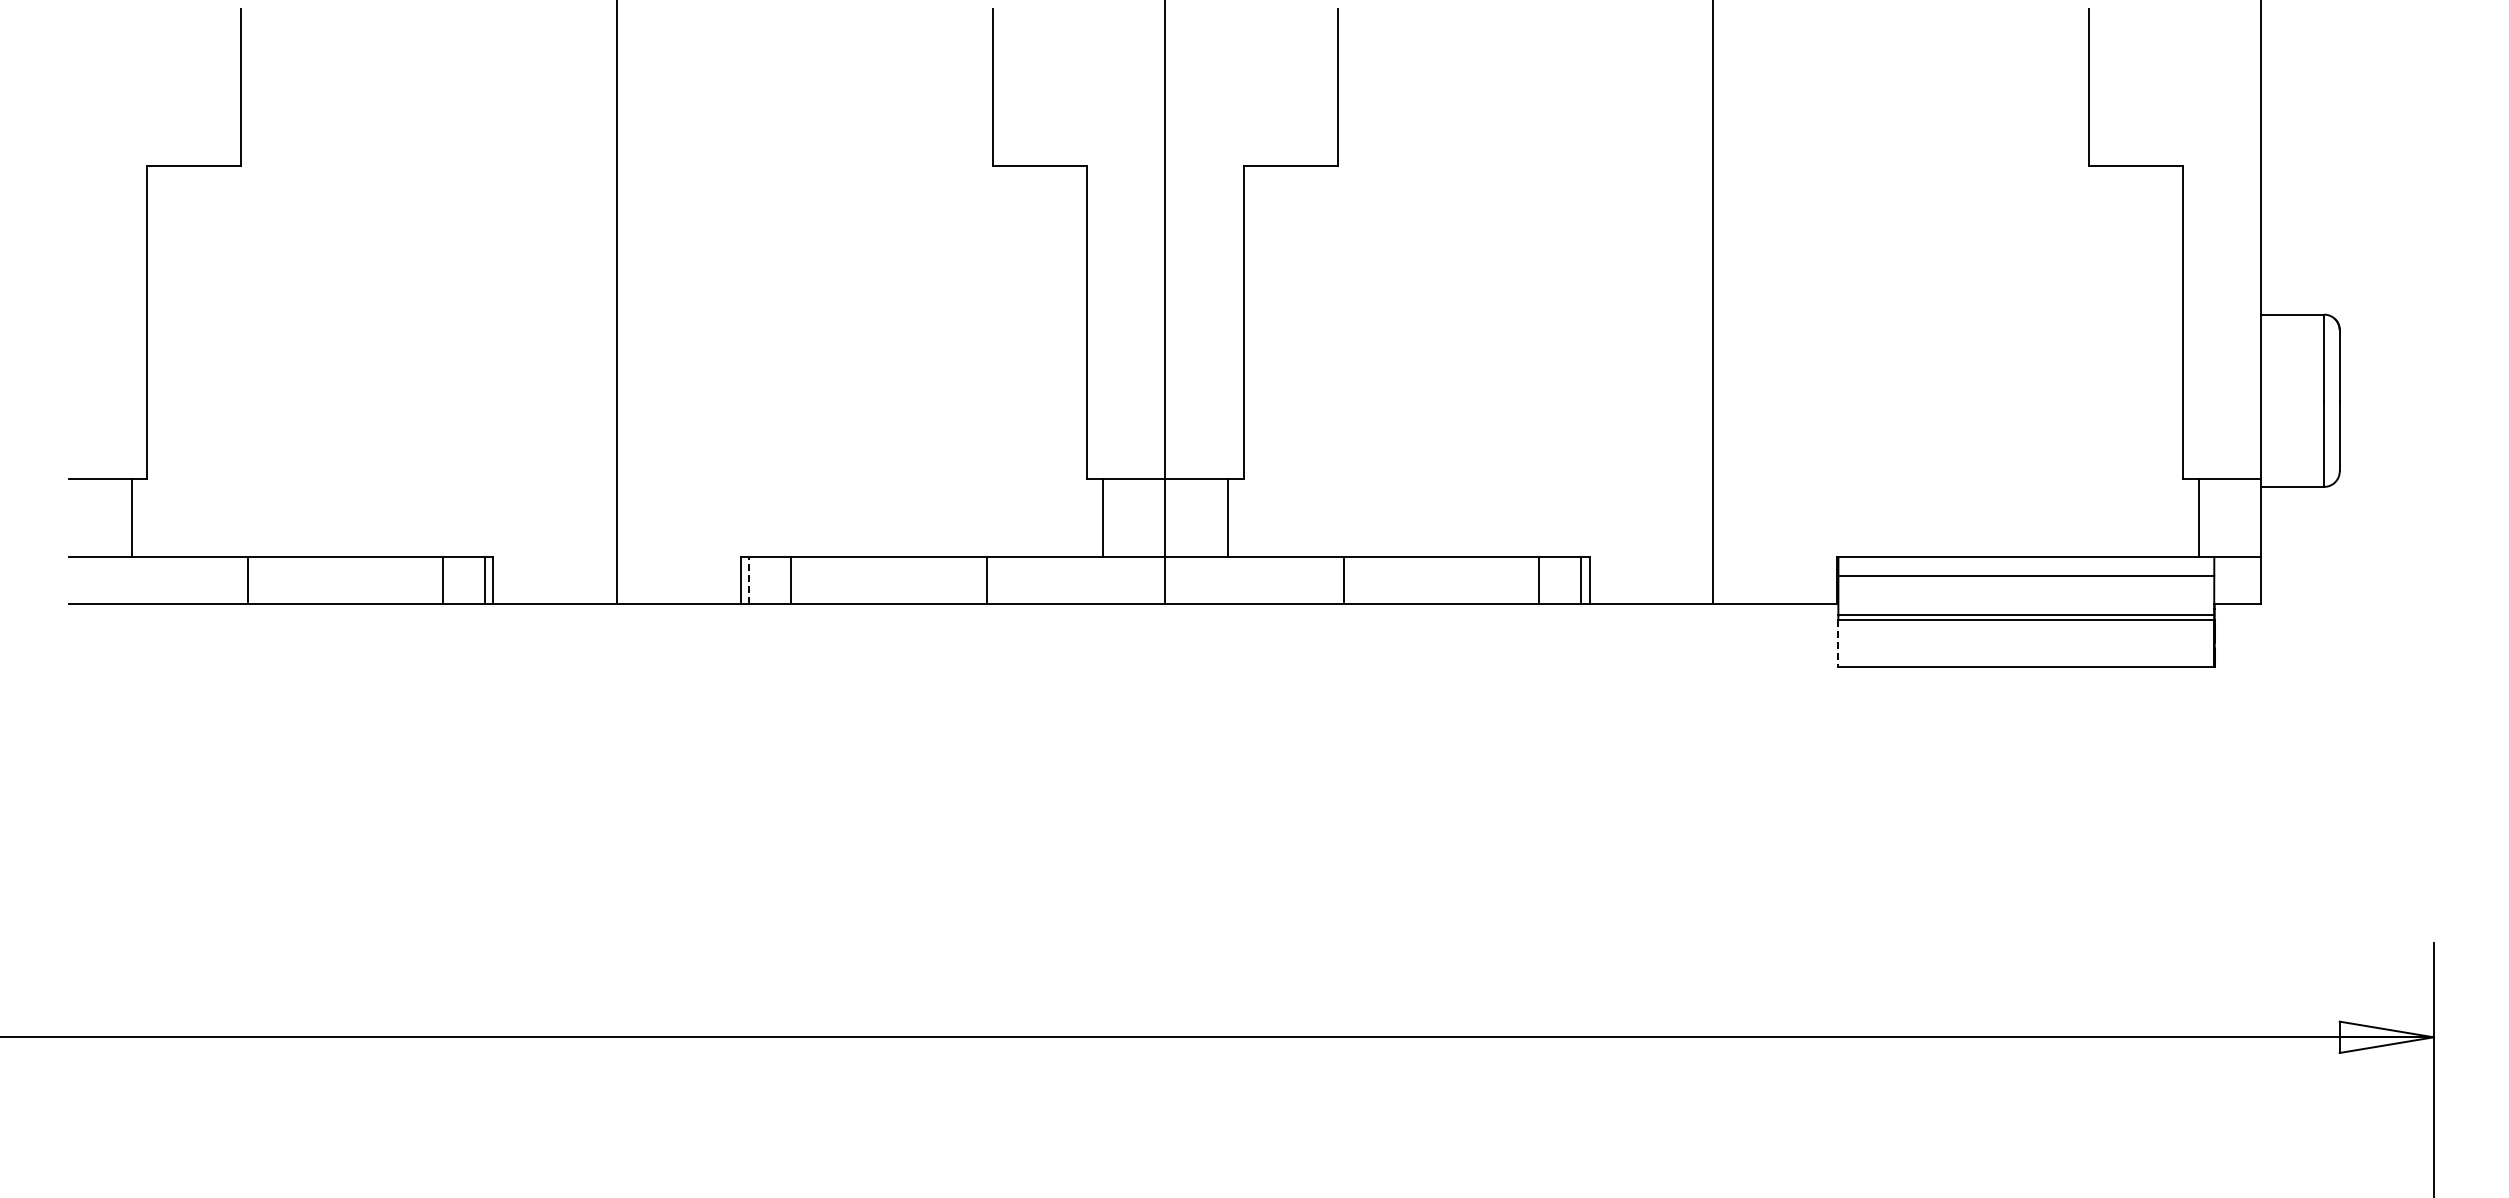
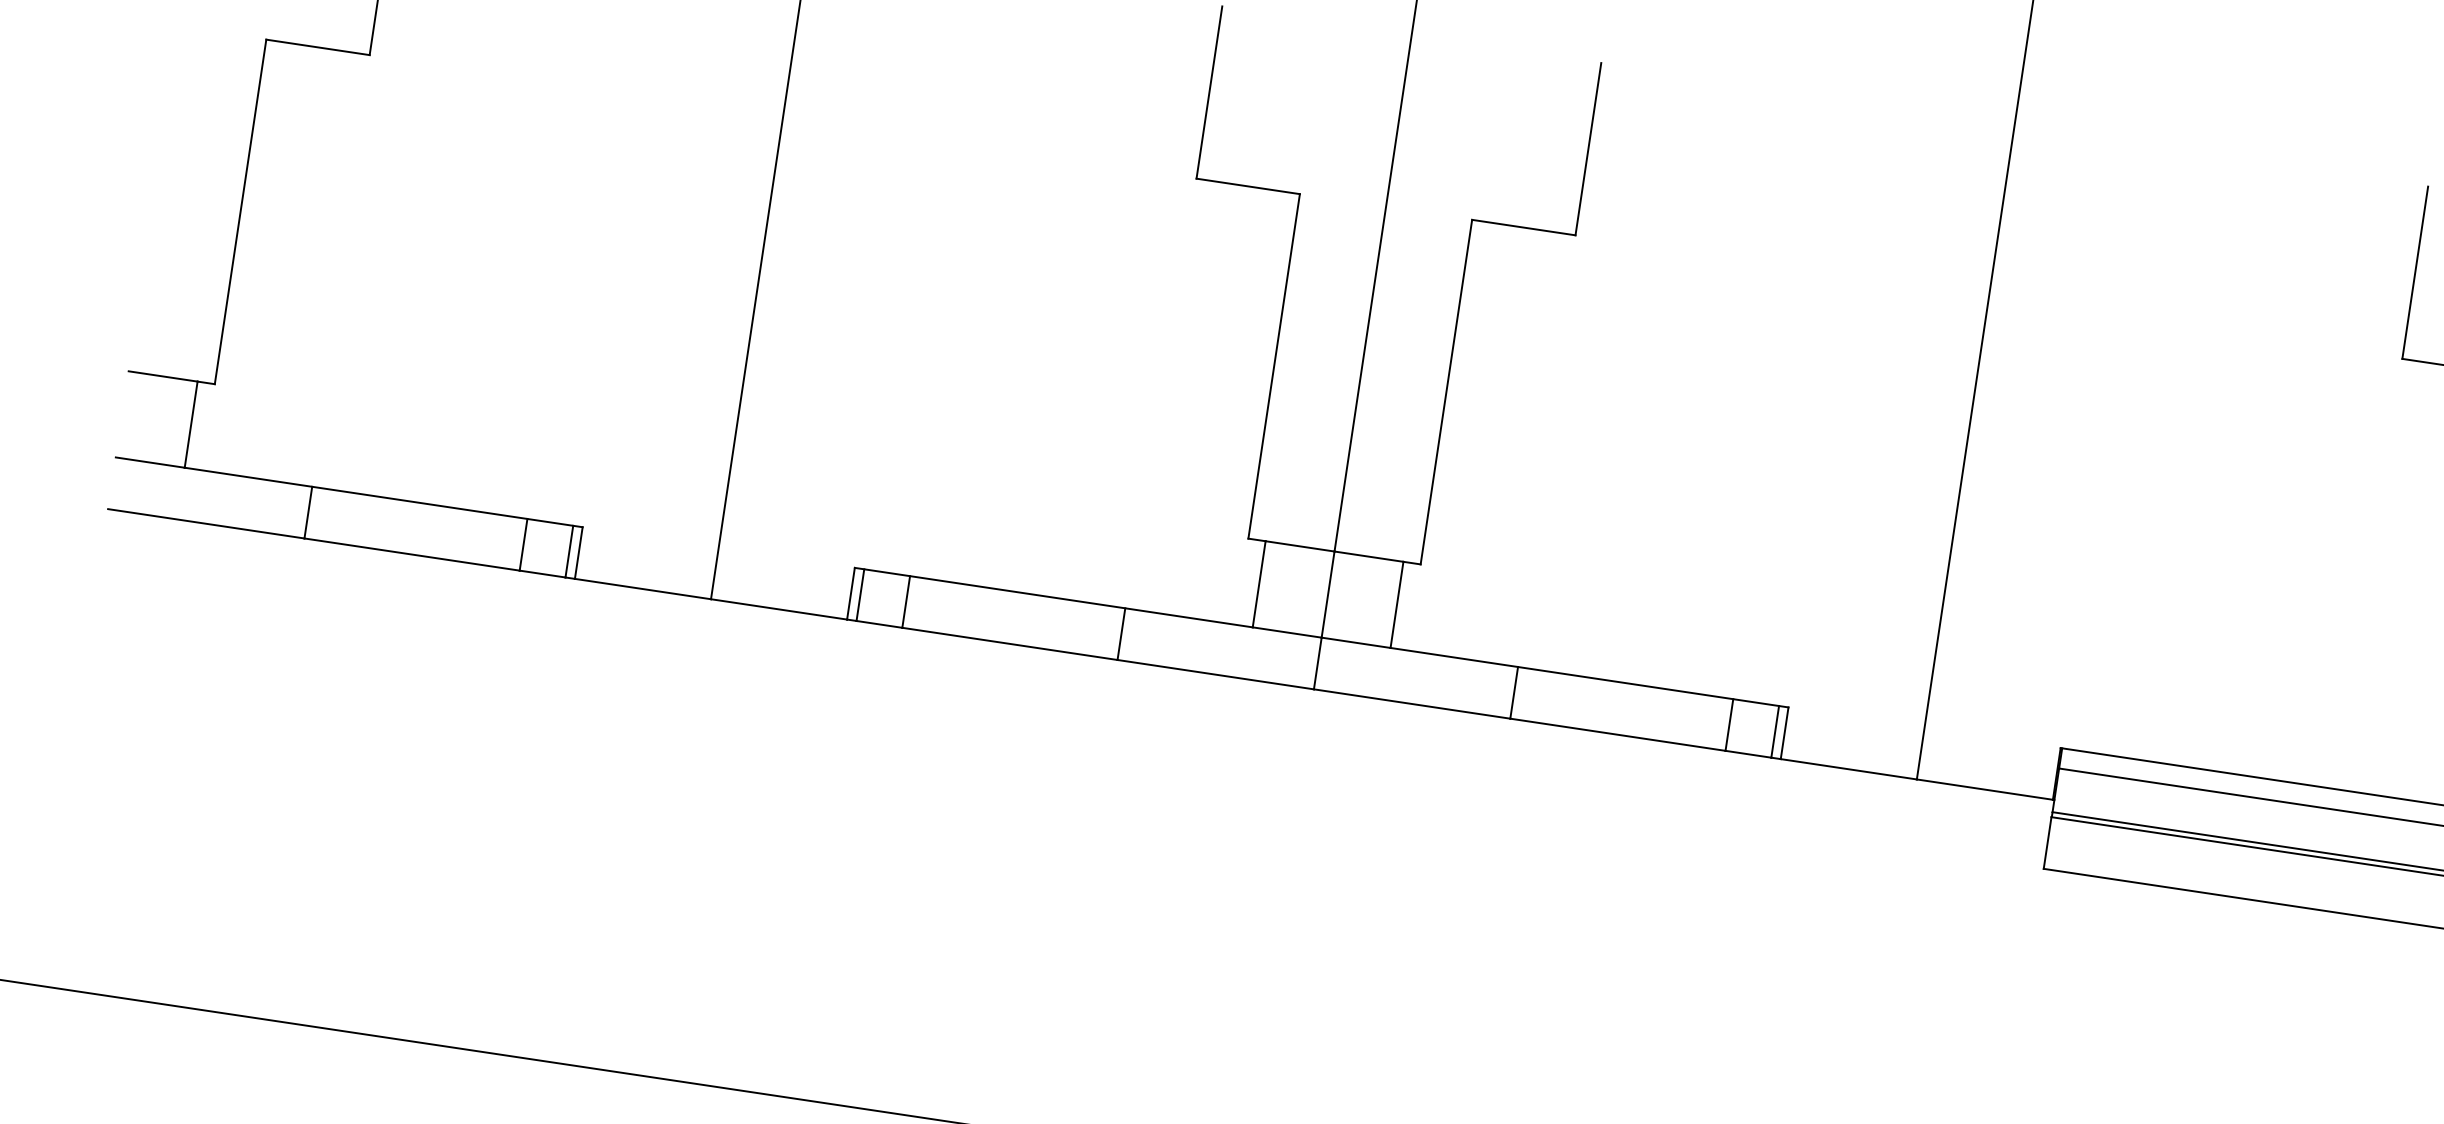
line: (749, 580) -> (860, 594), dashed -> solid
line: (1838, 644) -> (2047, 844), dashed -> solid

